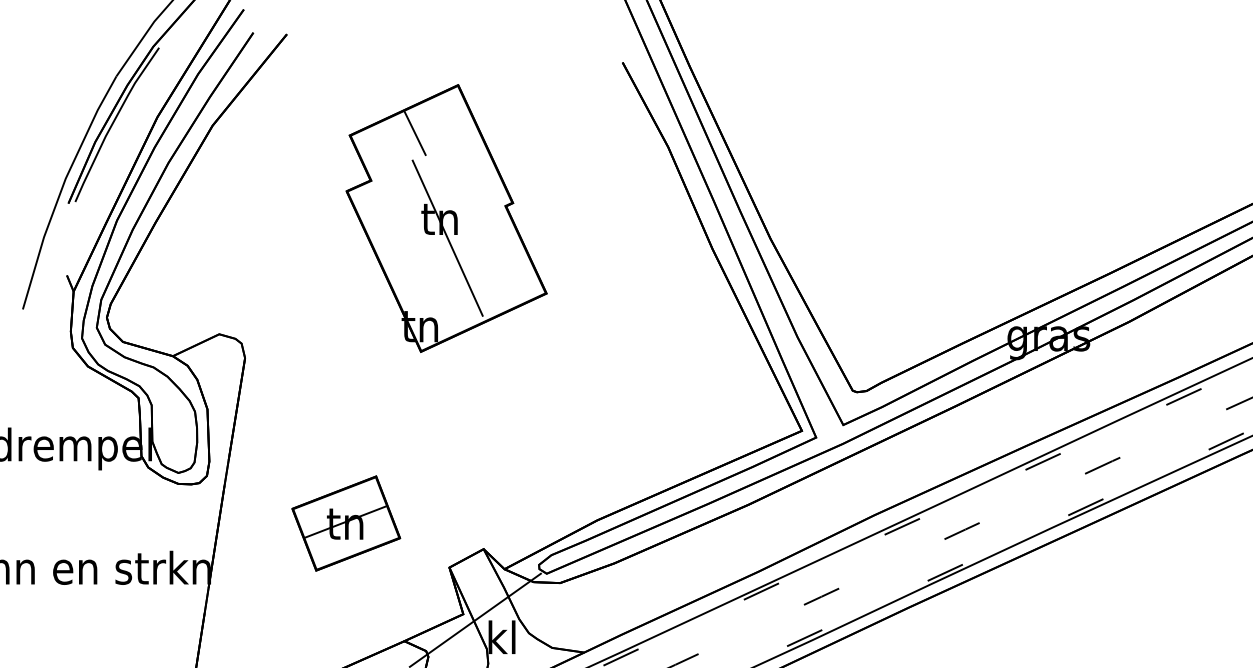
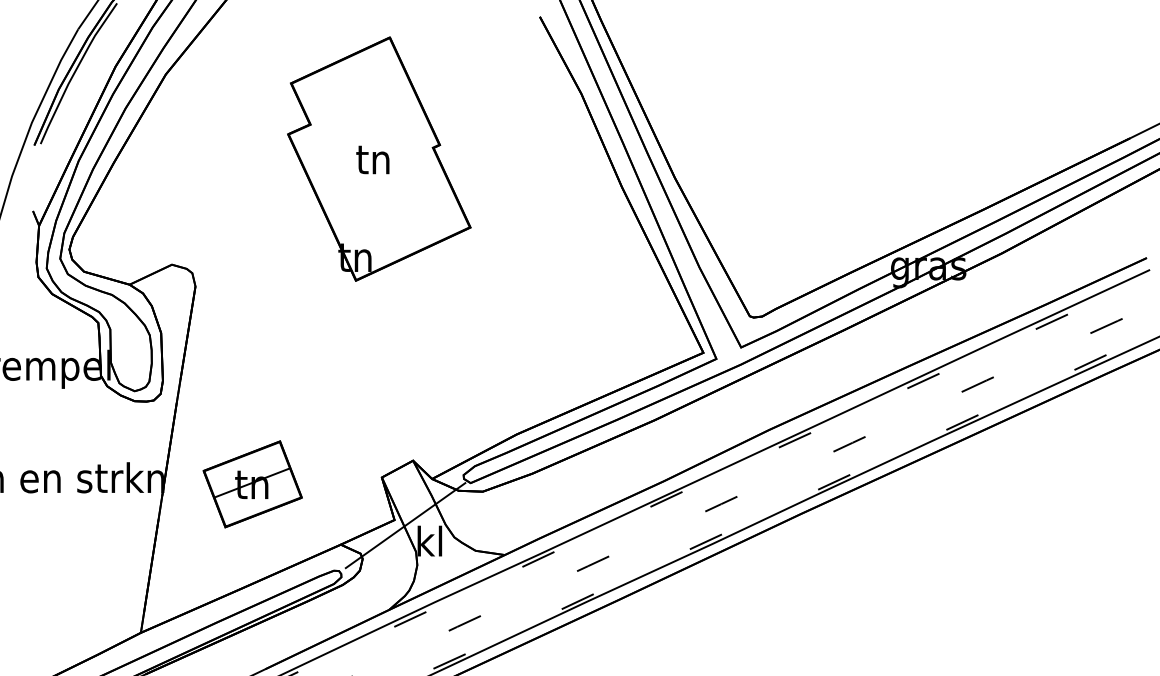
line: (415, 133) -> (350, 81), removed
line: (447, 237) -> (380, 176), removed
part: (345, 523) -> (252, 484), moved

